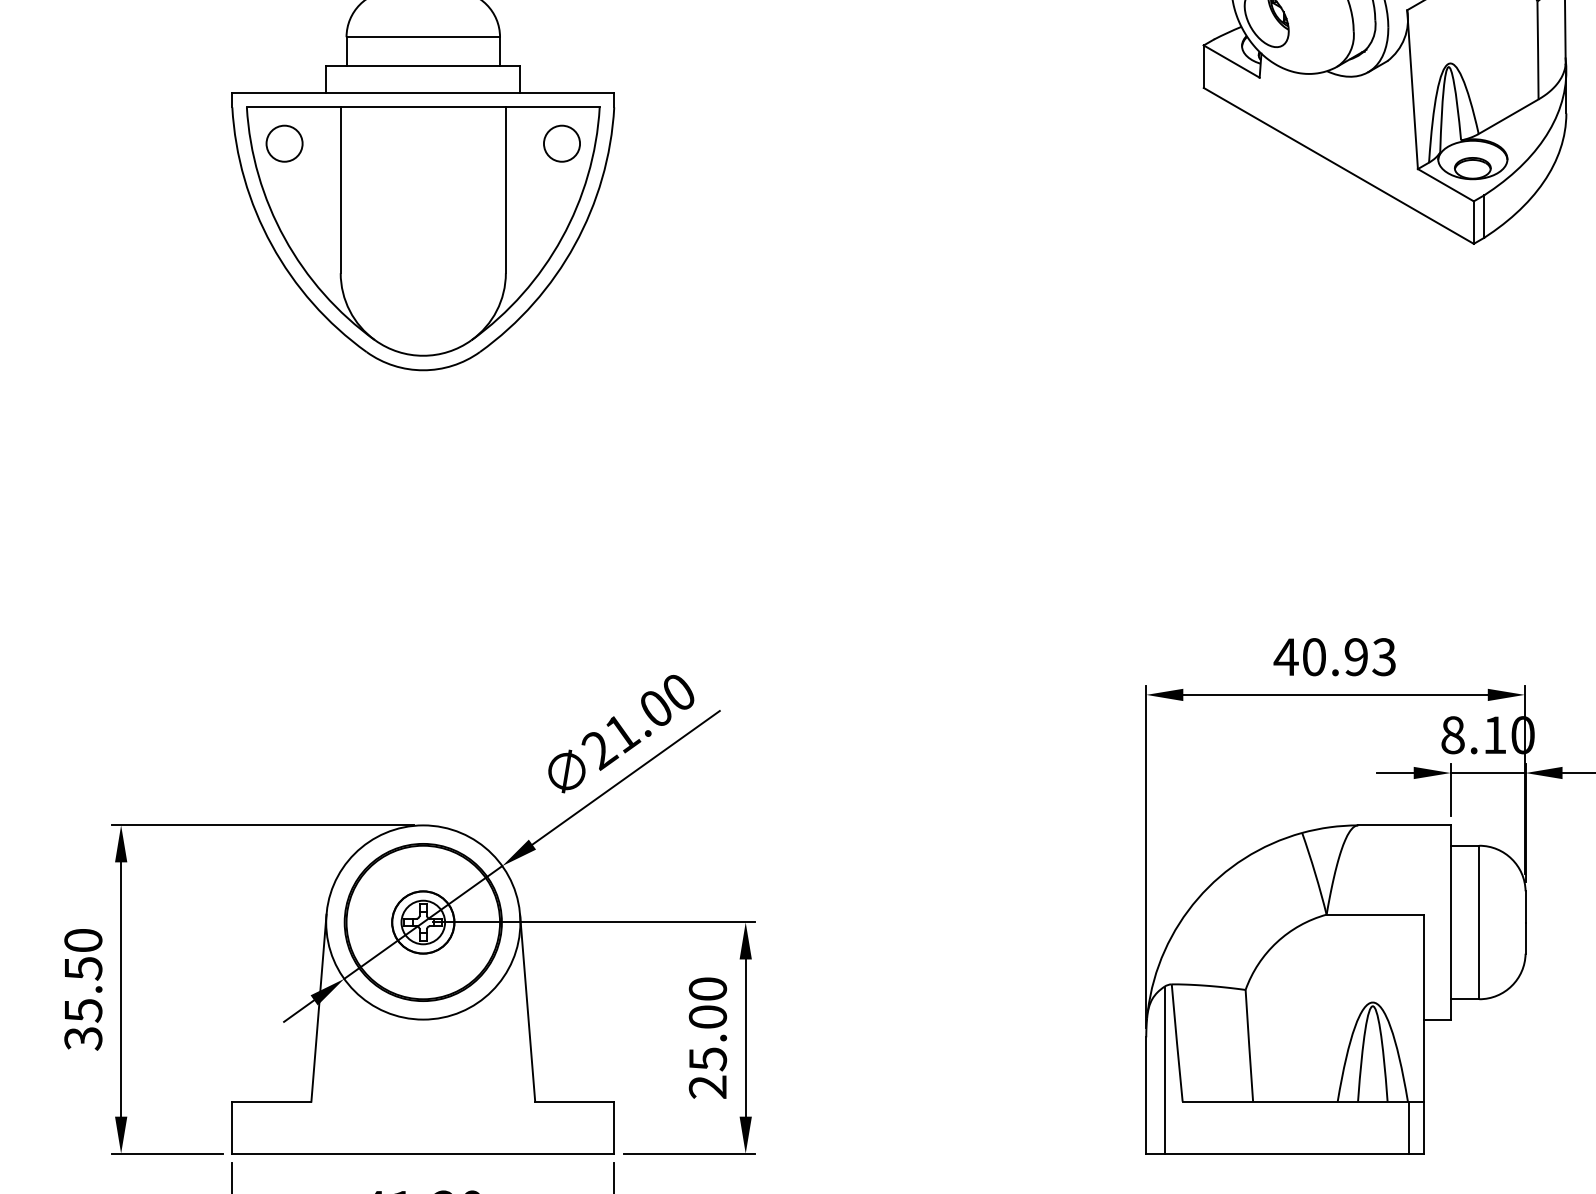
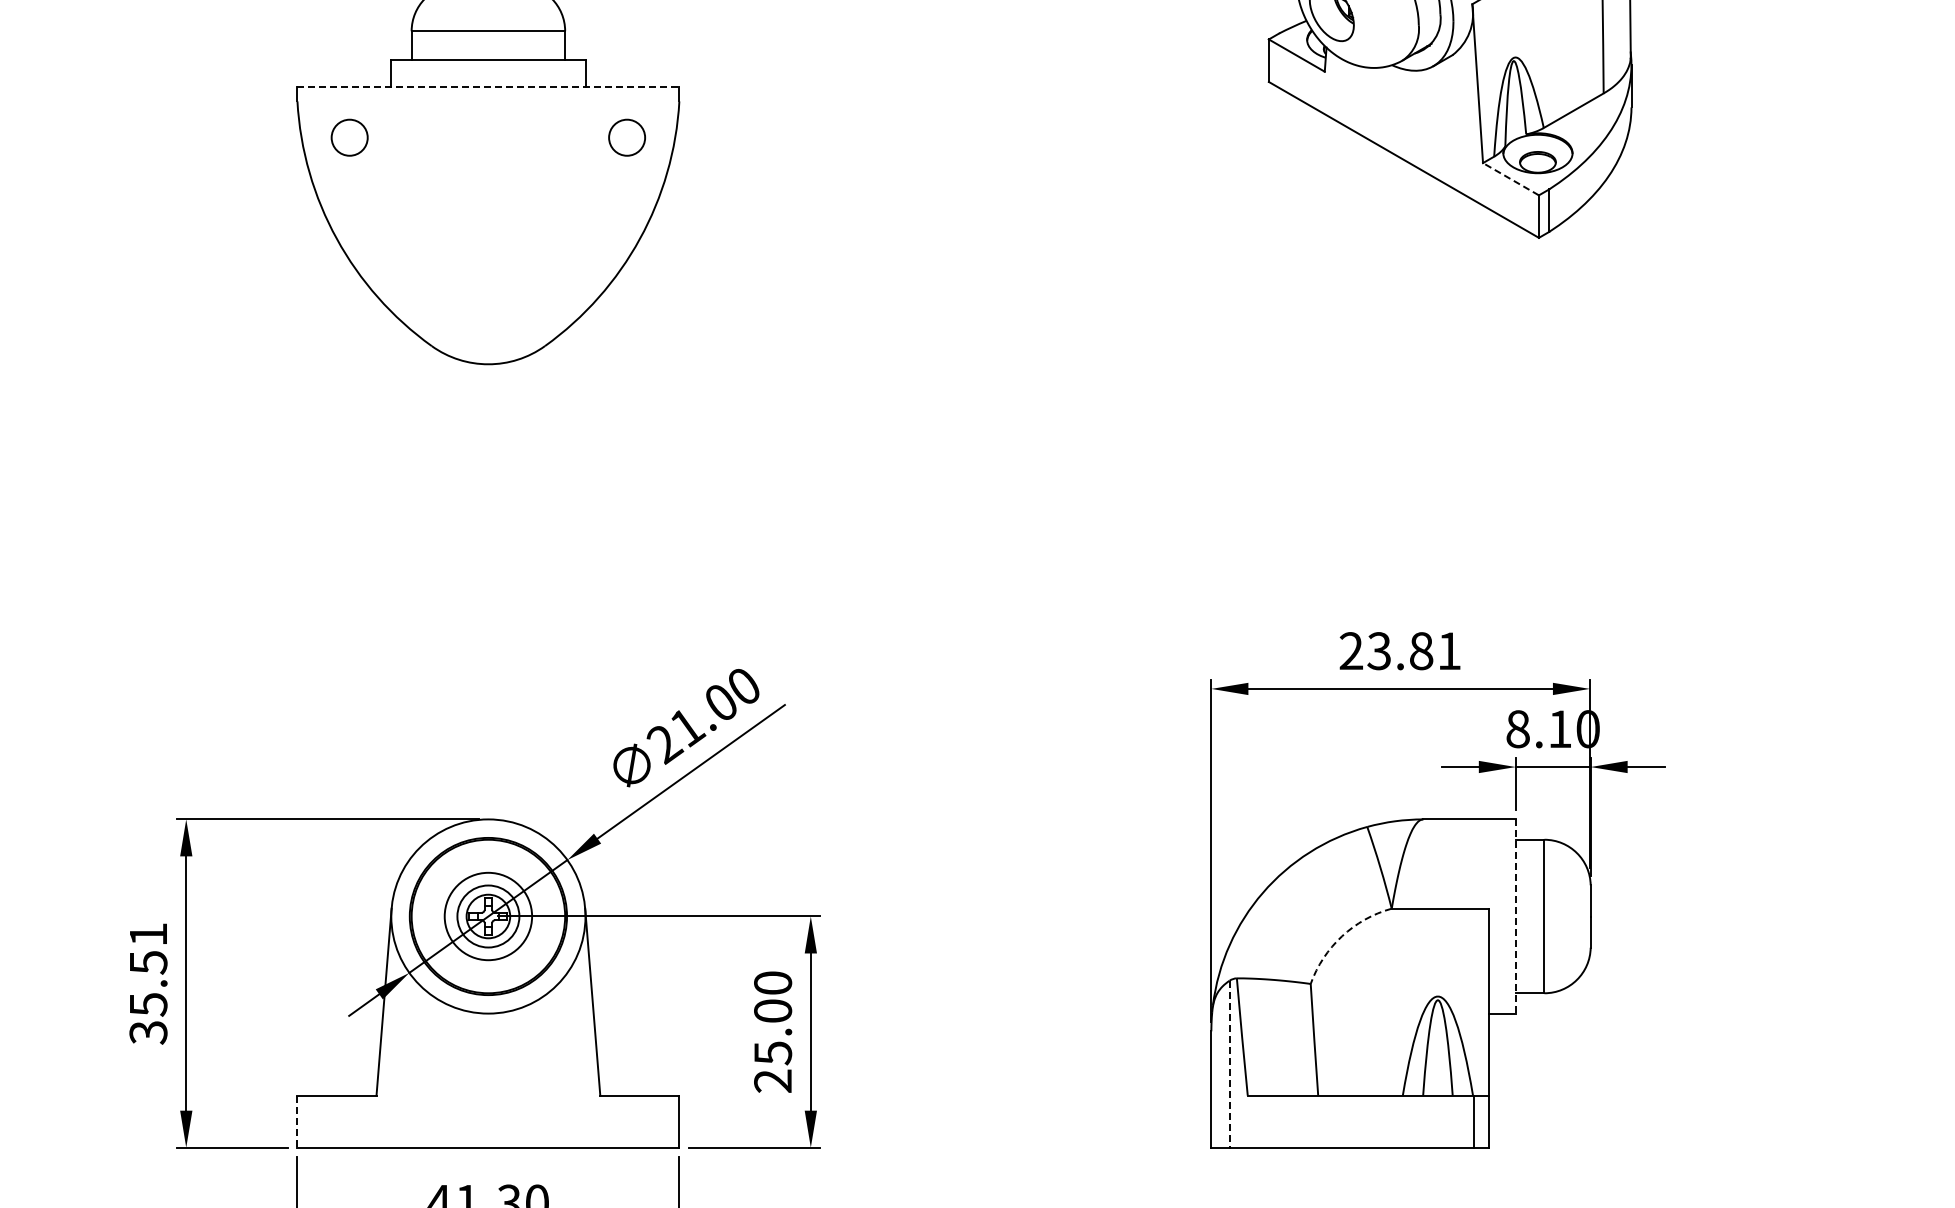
line: (423, 92) -> (488, 86), solid -> dashed
line: (1445, 184) -> (1510, 178), solid -> dashed
part: (423, 231) -> (488, 225), removed
text: (1334, 657) -> (1399, 651), 40.93 -> 23.81
circle: (423, 922) -> (488, 916), size x1.4
line: (1450, 923) -> (1515, 917), solid -> dashed
text: (83, 940) -> (148, 934), 35.50 -> 35.51
arc: (1276, 942) -> (1341, 936), solid -> dashed
line: (1164, 1070) -> (1229, 1064), solid -> dashed
line: (232, 1128) -> (297, 1122), solid -> dashed

